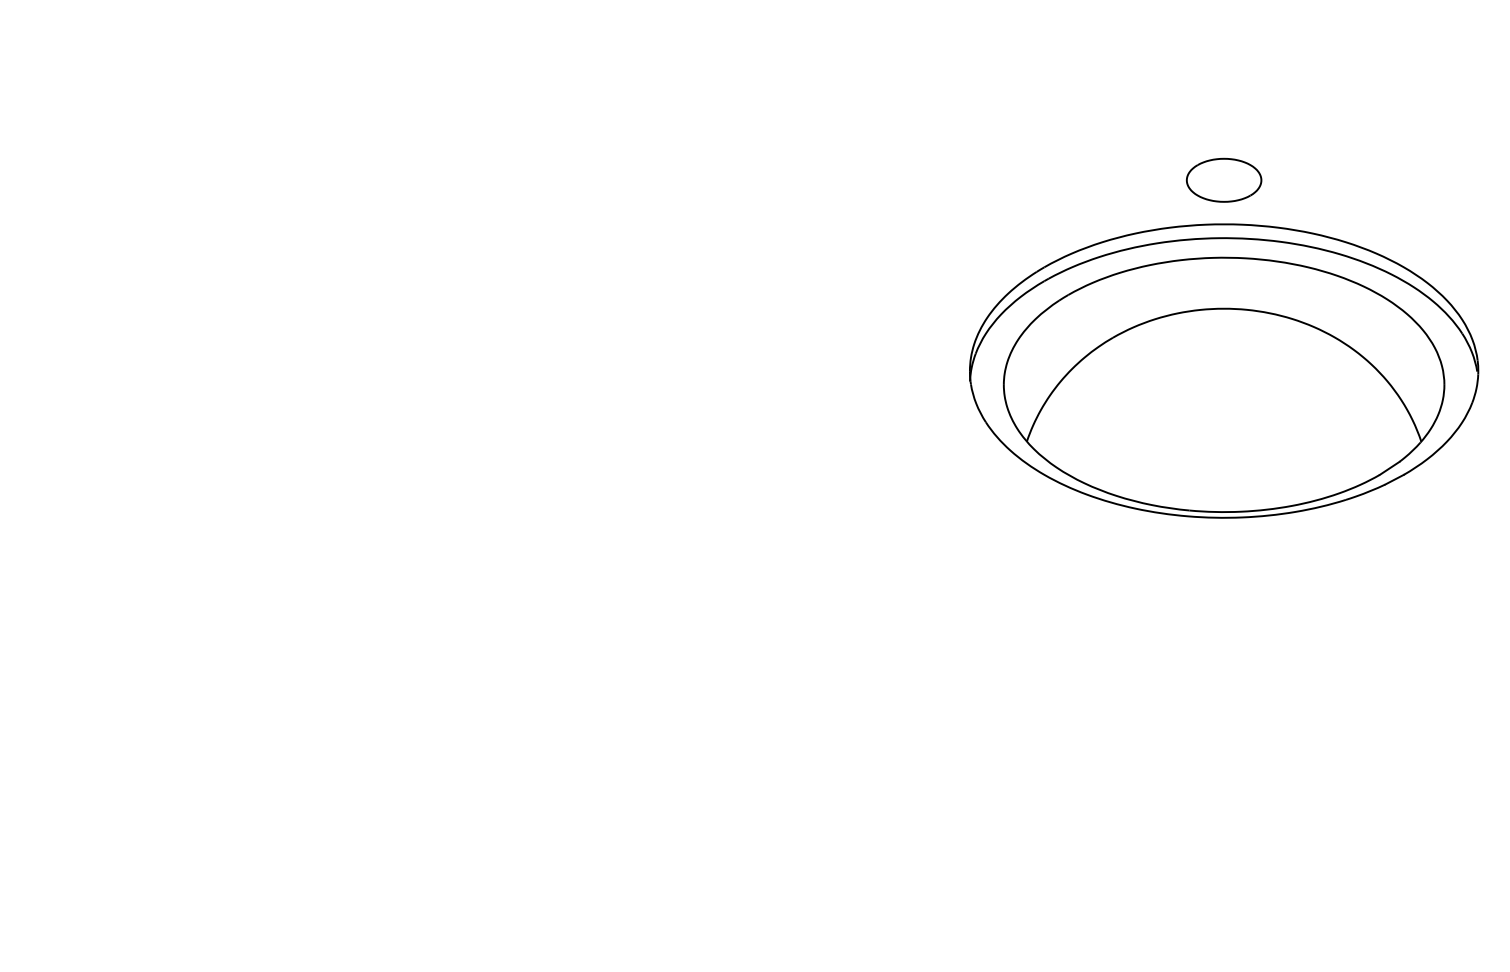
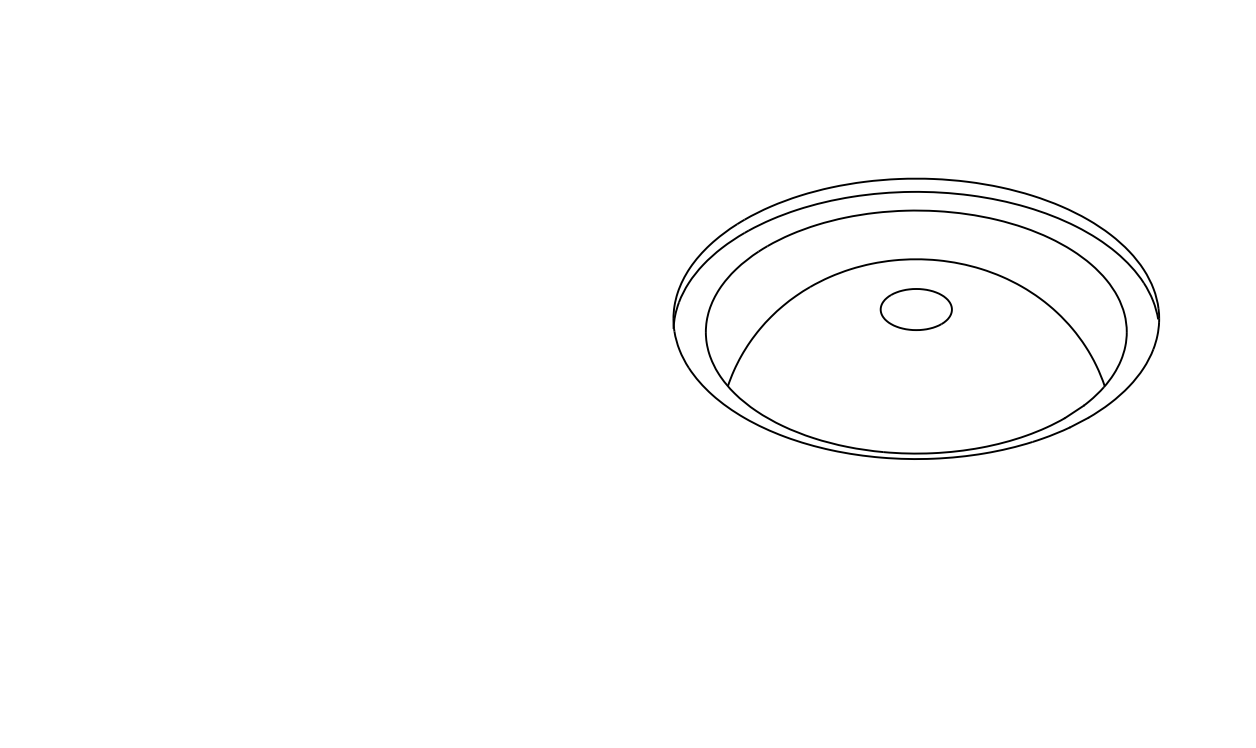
part: (1224, 179) -> (916, 308), moved

